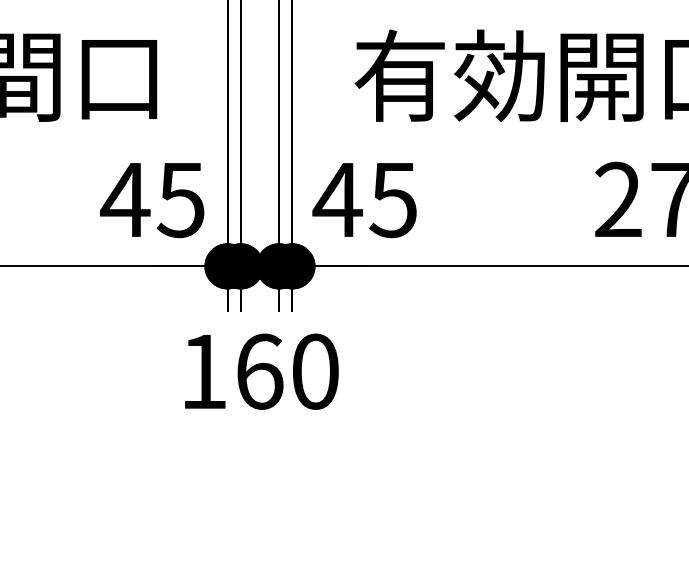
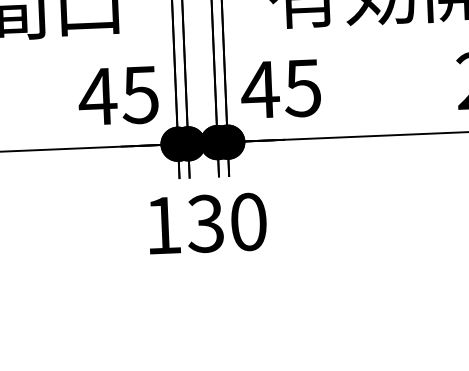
text: (259, 371) -> (205, 223), 160 -> 130

